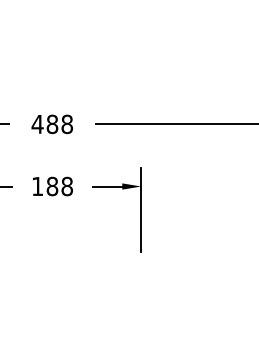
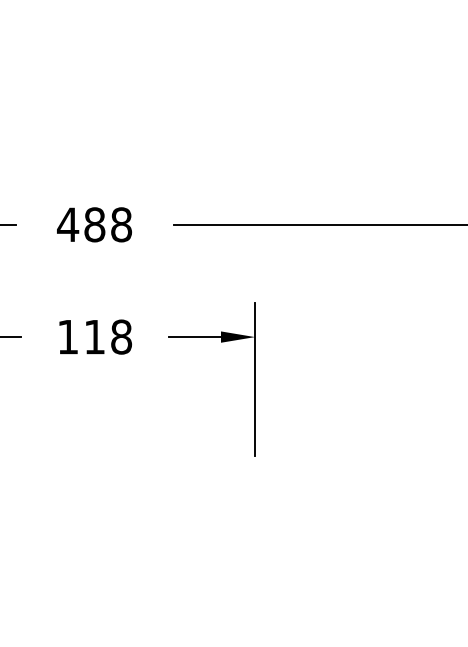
text: (52, 186) -> (94, 337), 188 -> 118

